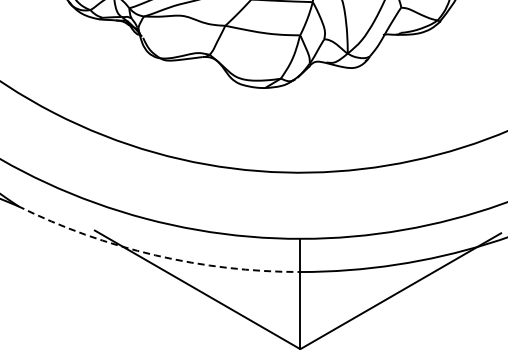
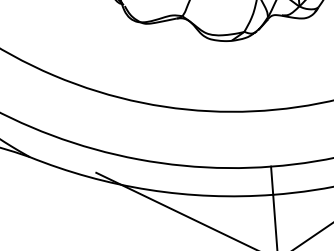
arc: (155, 255) -> (149, 190), dashed -> solid

